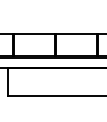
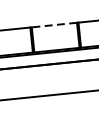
line: (75, 33) -> (53, 25), solid -> dashed

